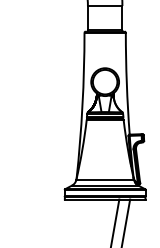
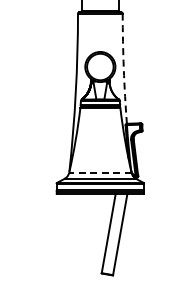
arc: (126, 83) -> (123, 68), solid -> dashed
line: (104, 179) -> (99, 172), solid -> dashed

